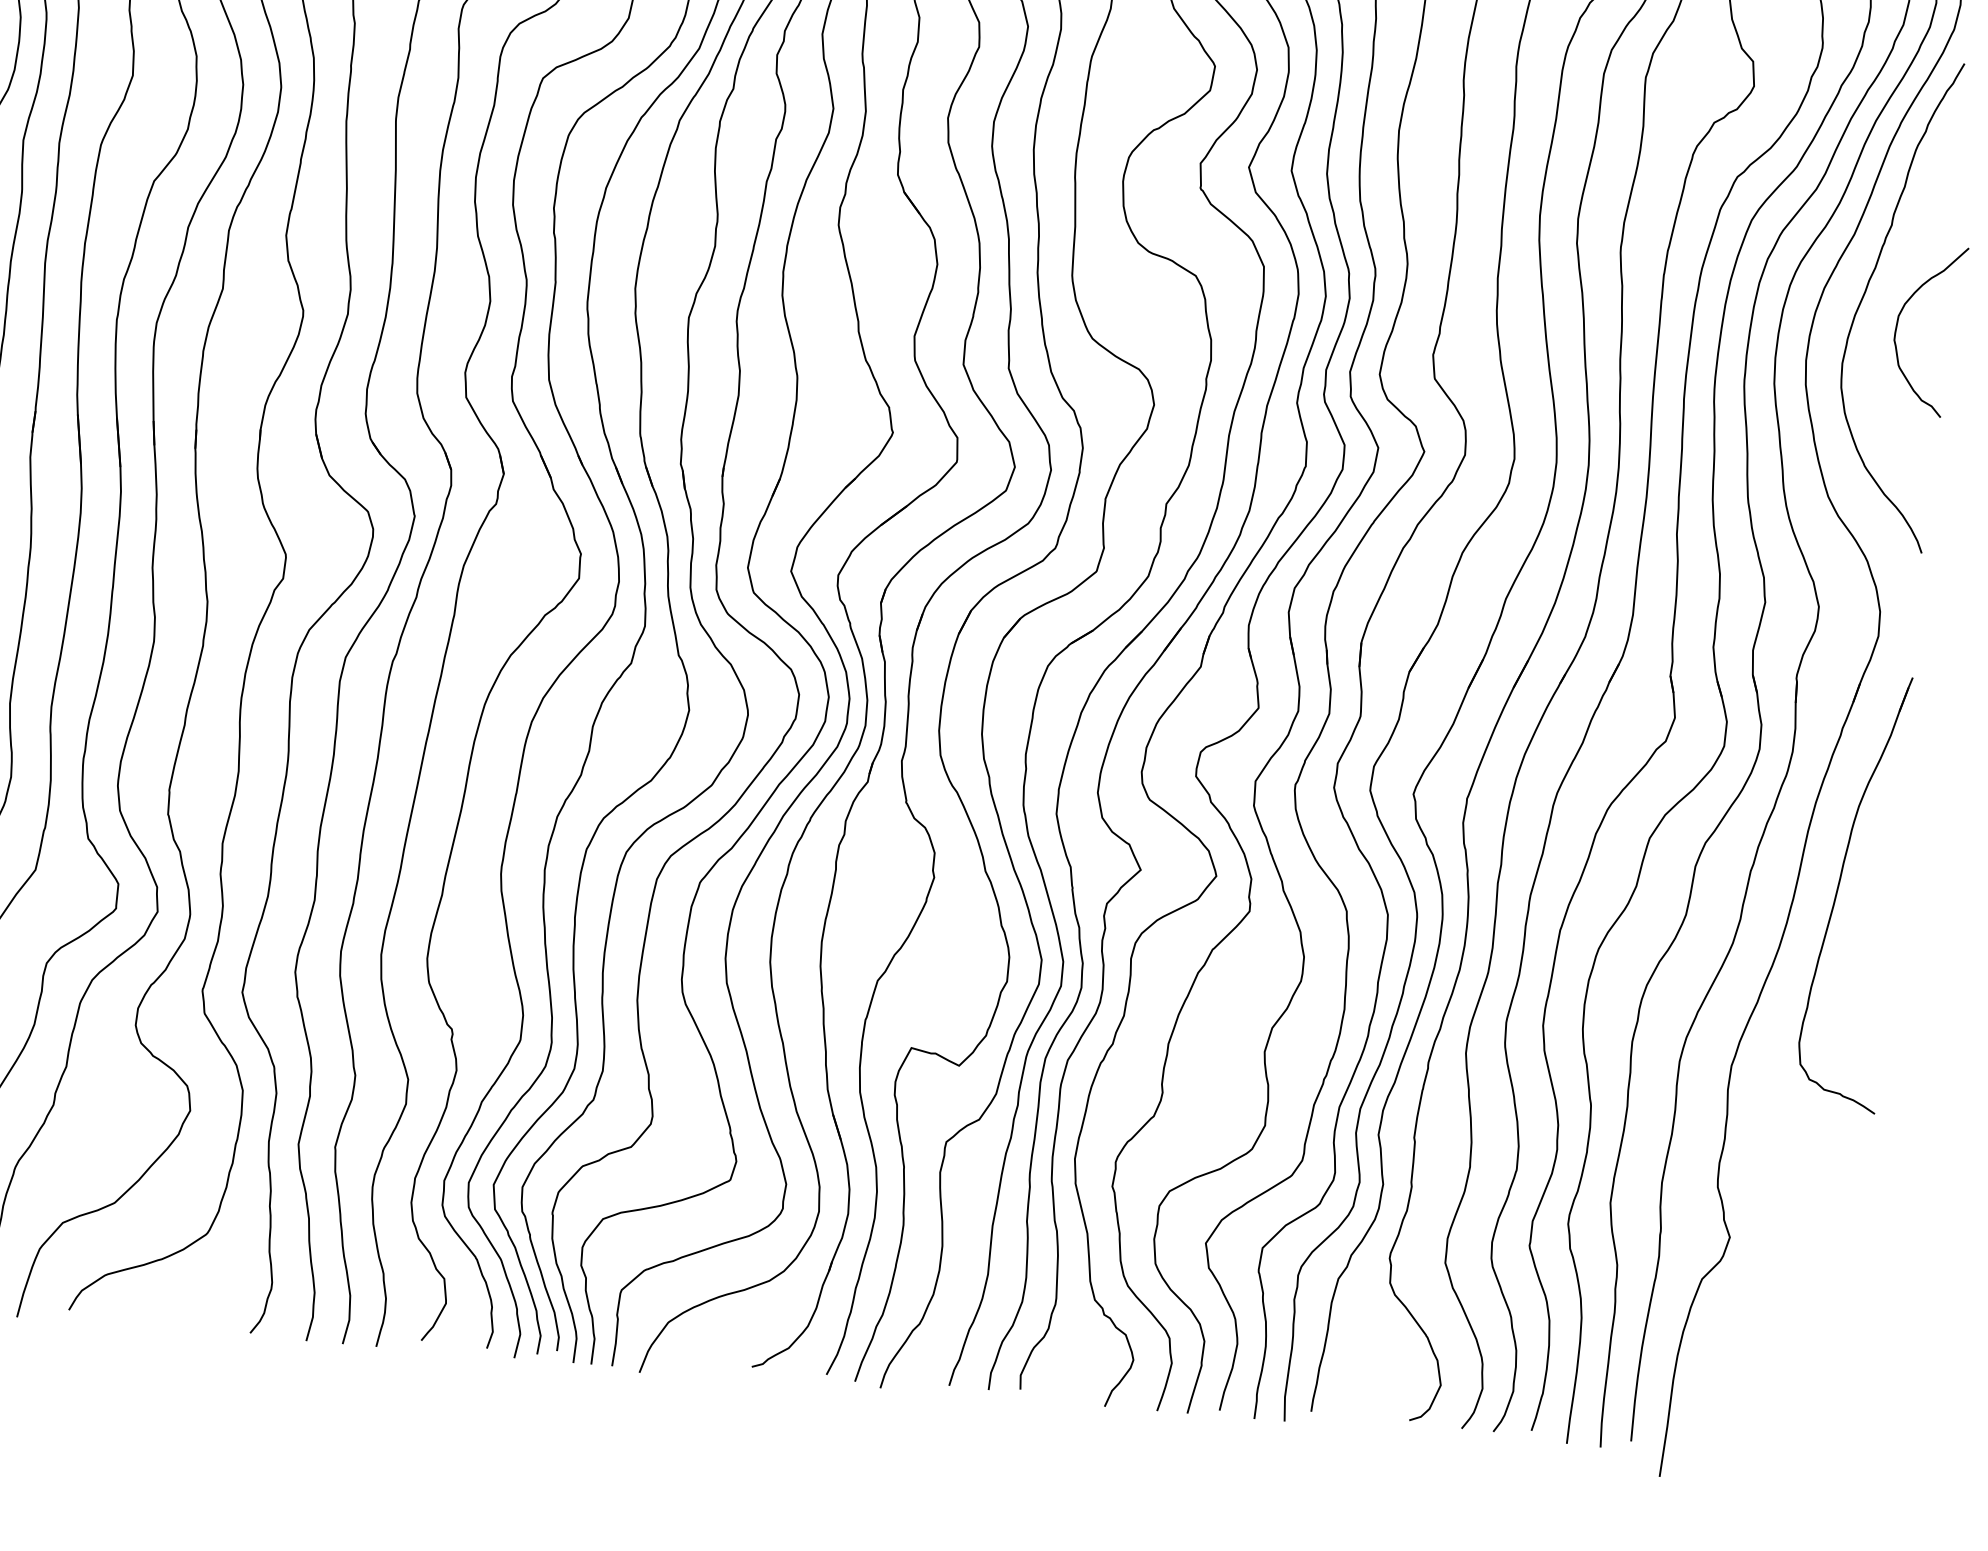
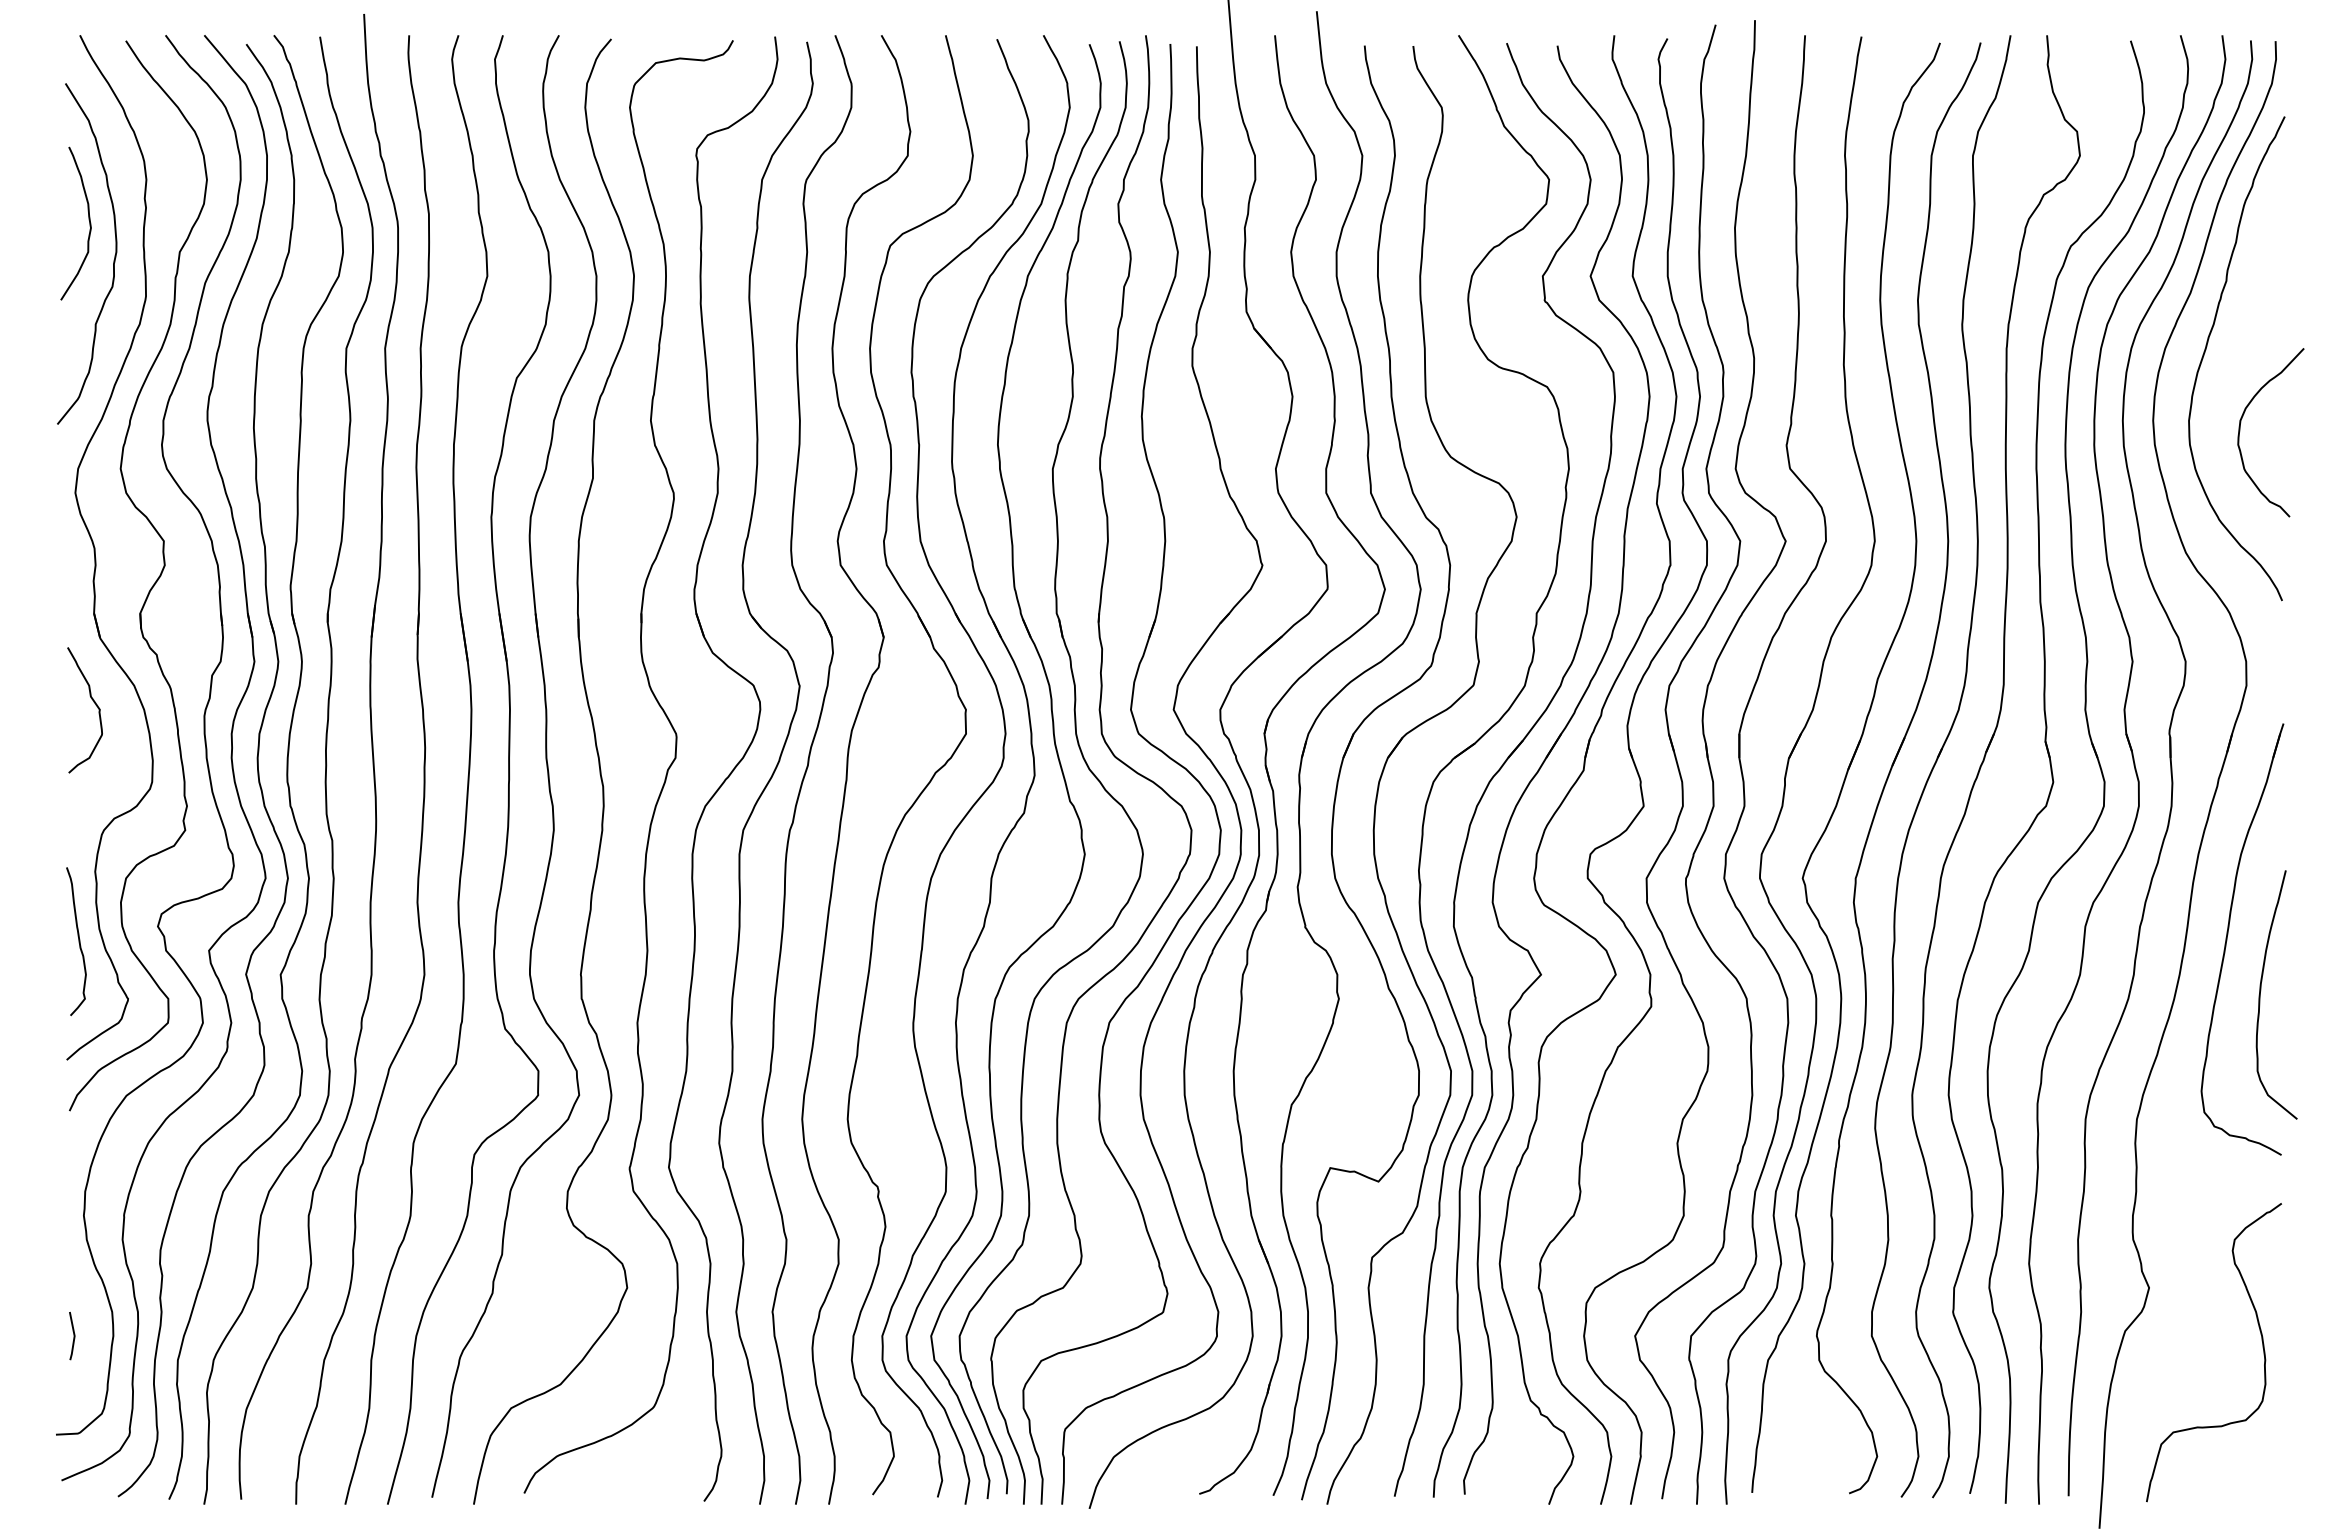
curve: (1897, 326) -> (2240, 431), moved
curve: (1868, 945) -> (2261, 990), added
curve: (1839, 1307) -> (2262, 1347), added

